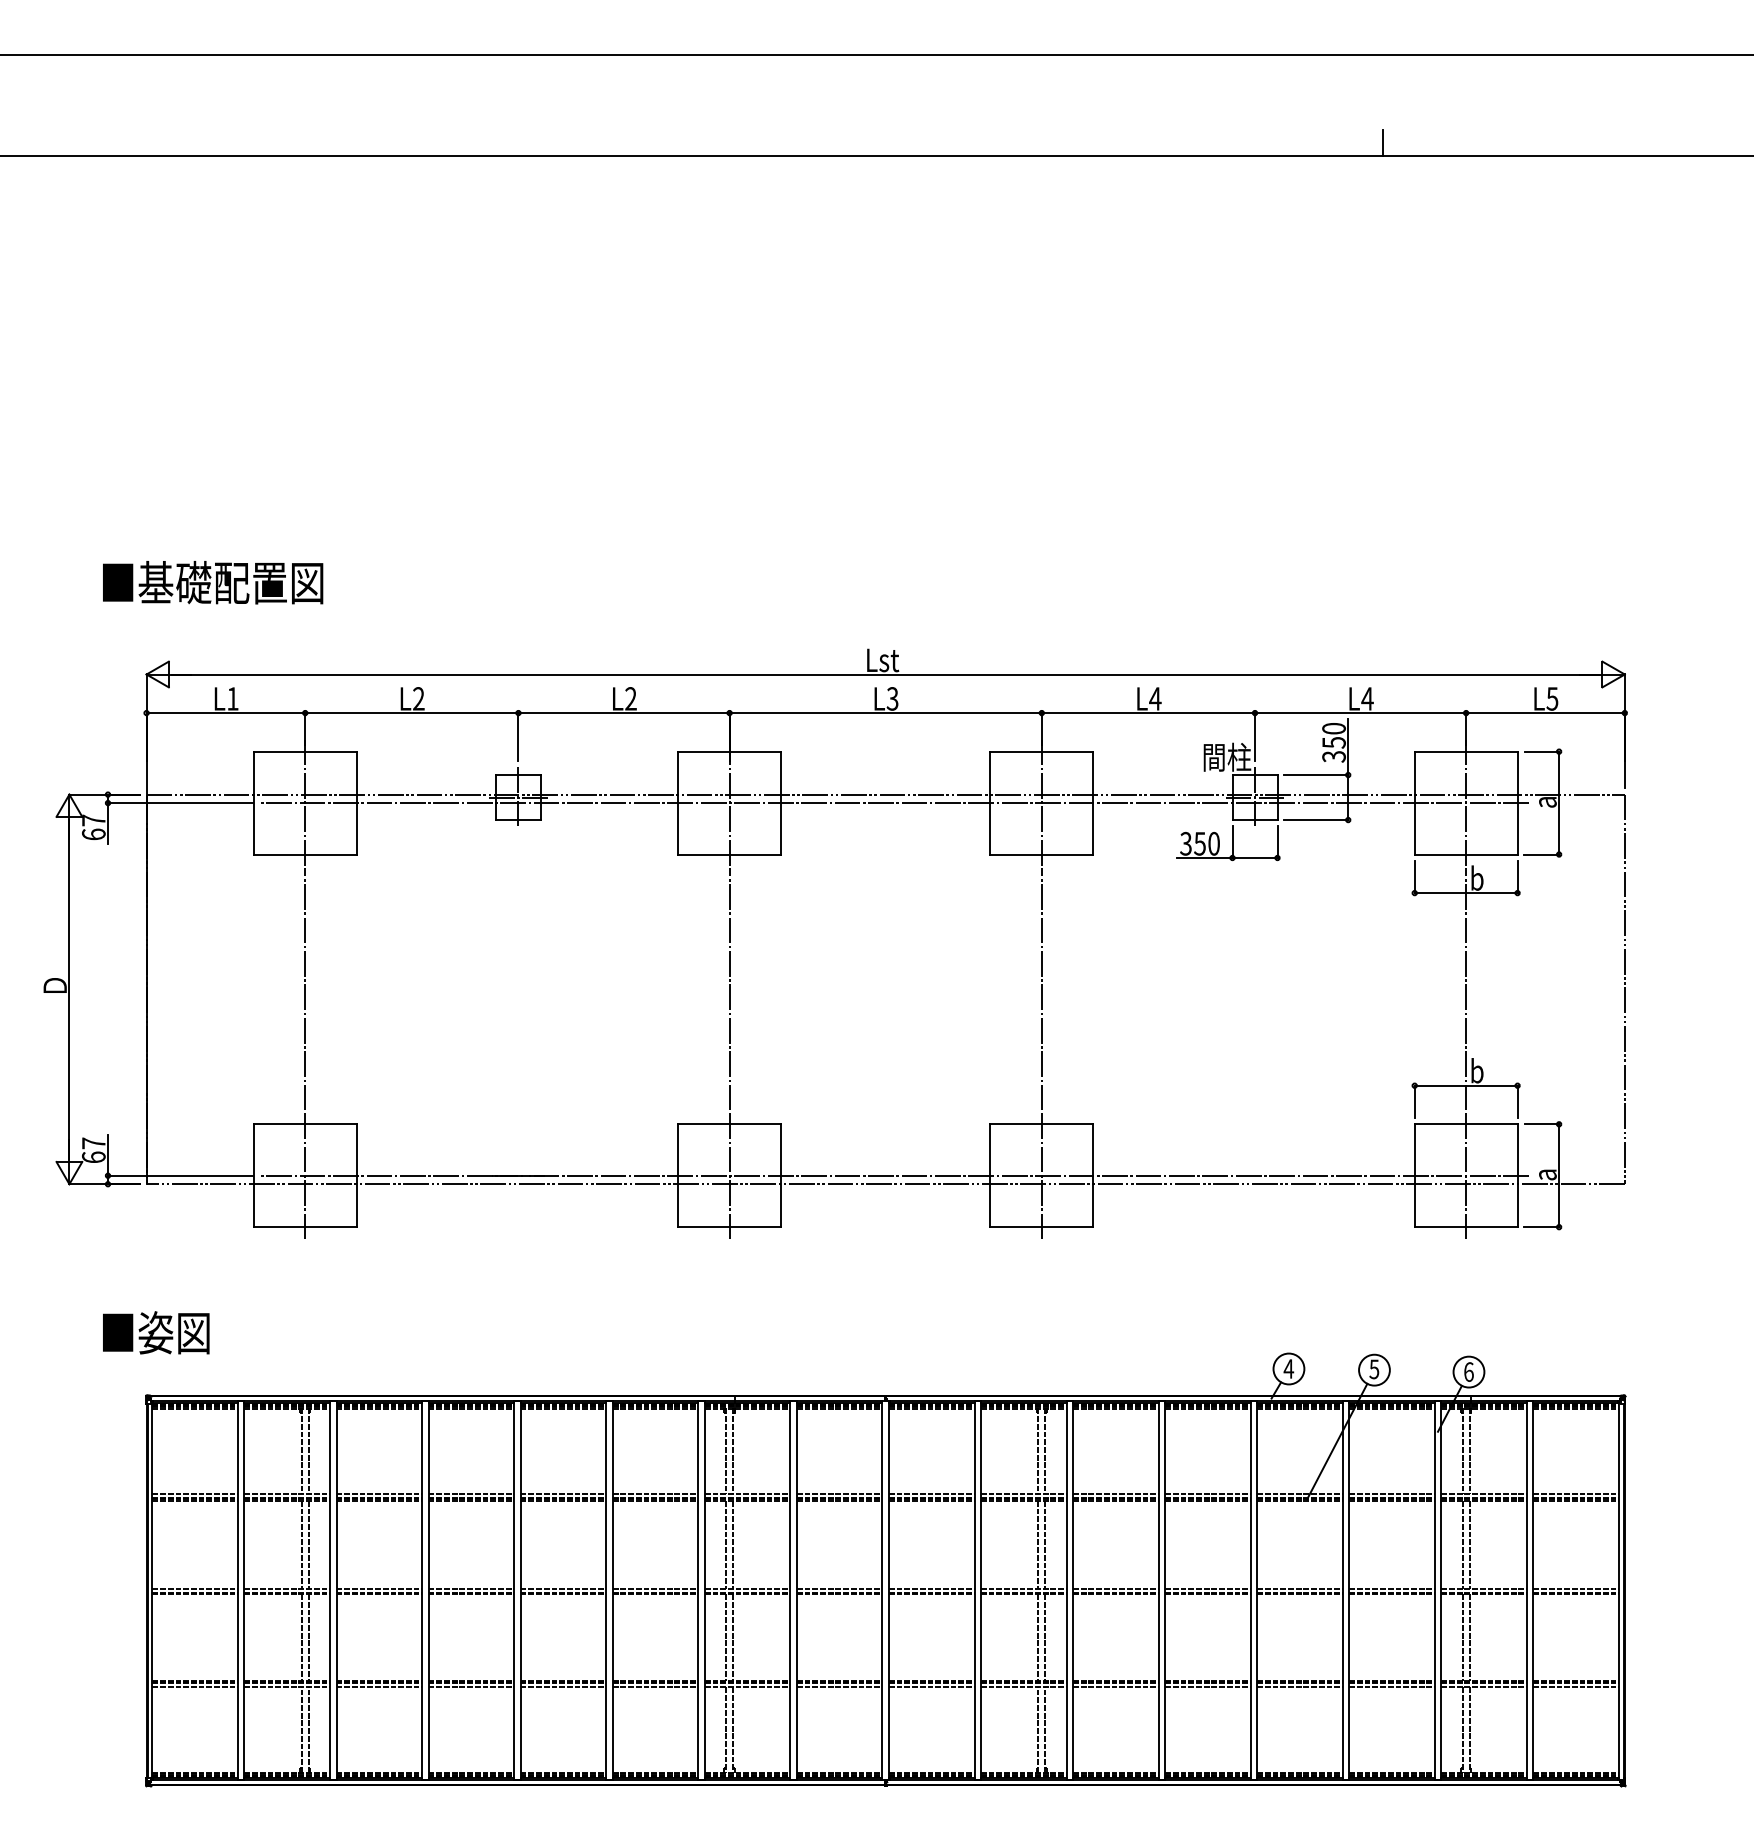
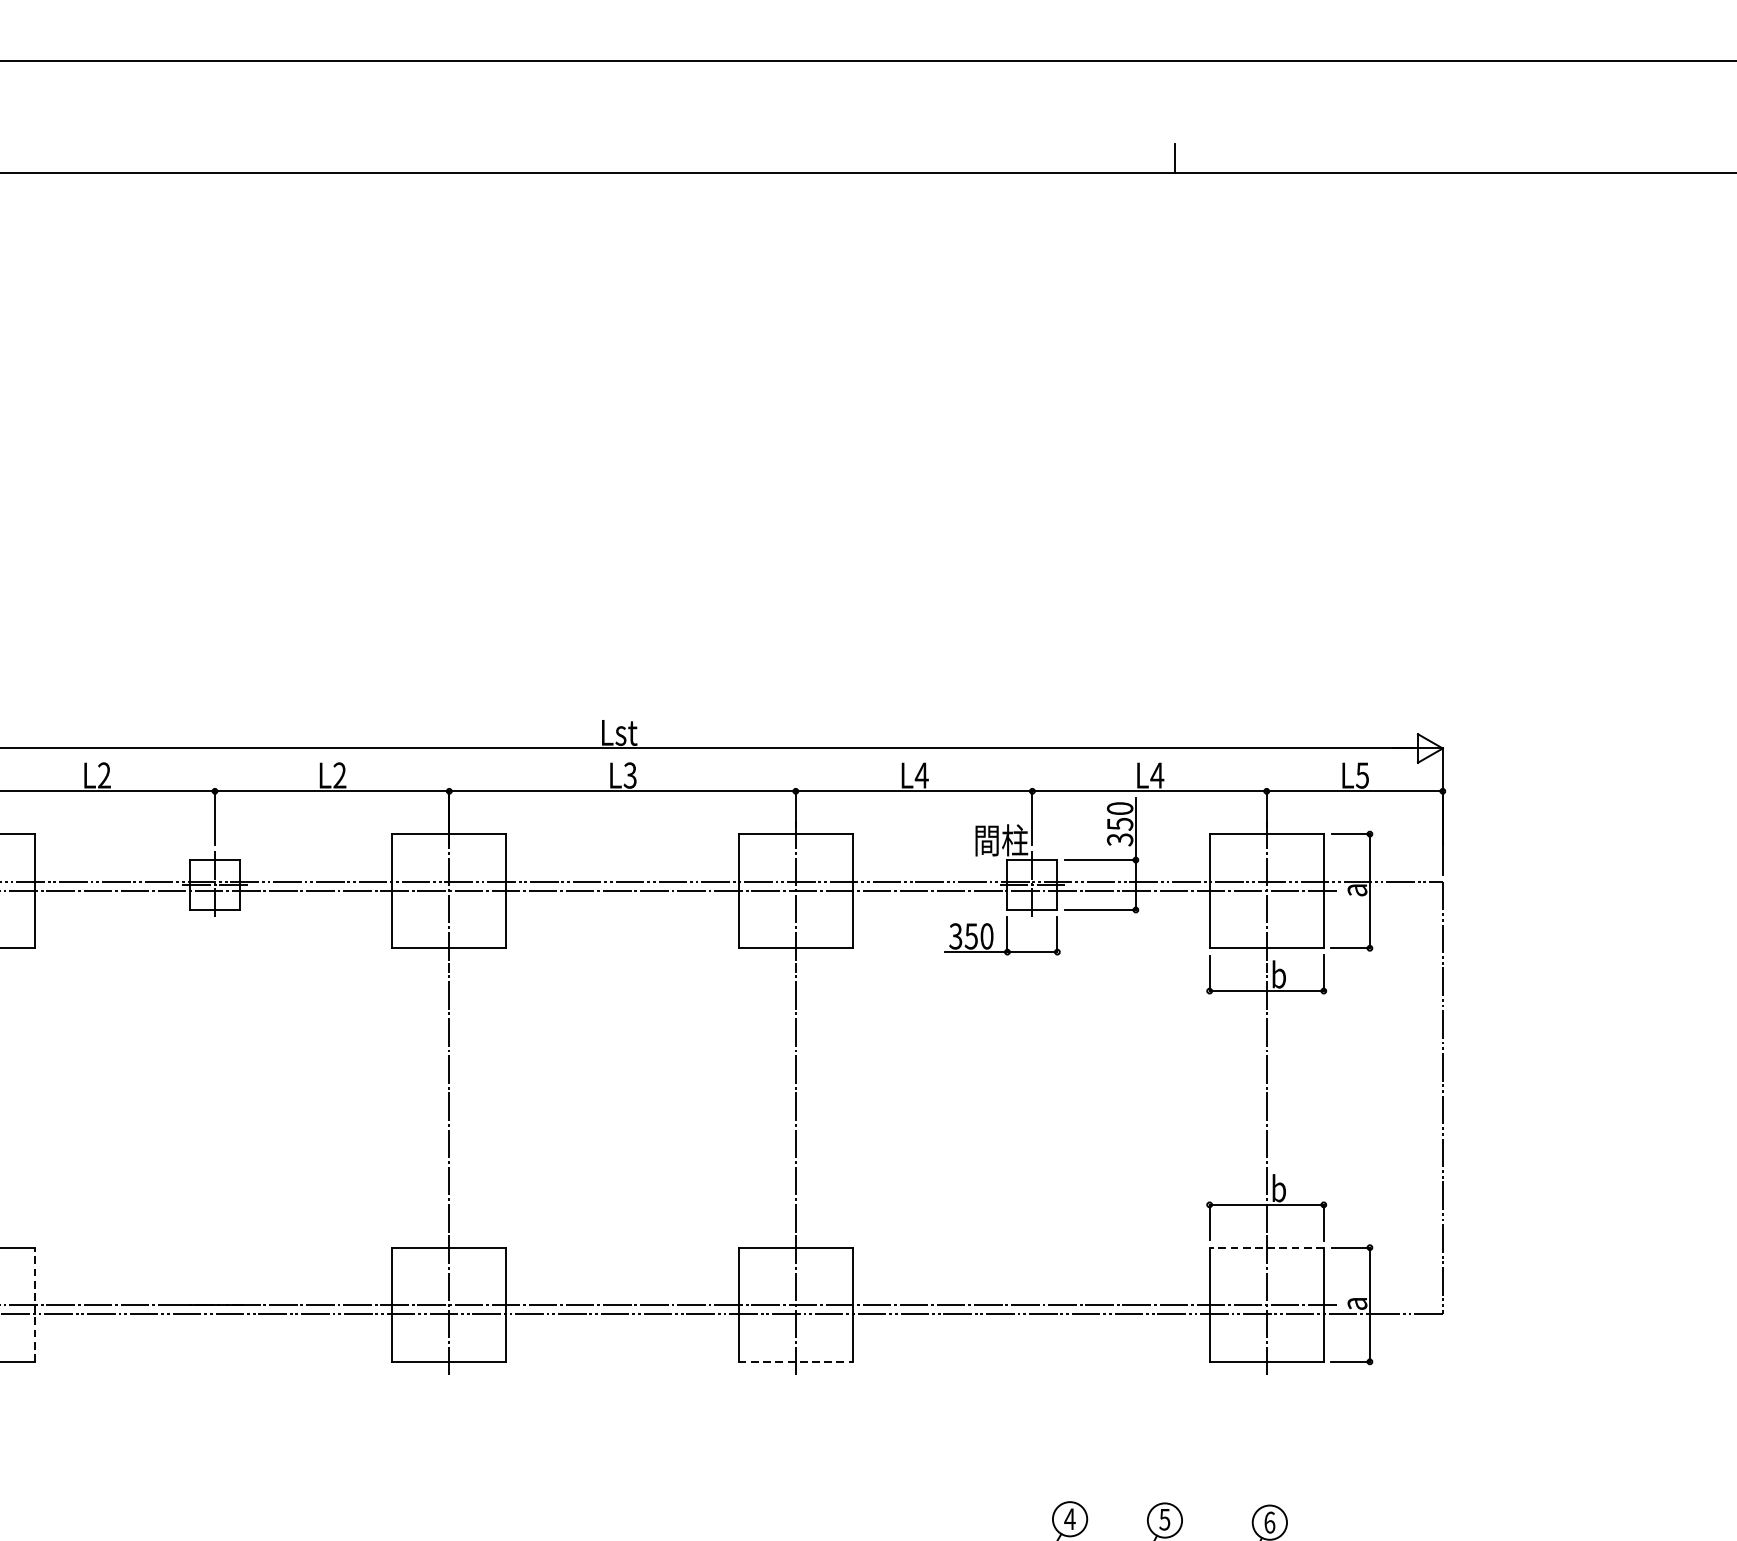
line: (1465, 1124) -> (1266, 1247), solid -> dashed
line: (356, 1175) -> (35, 1304), solid -> dashed
line: (1042, 1227) -> (796, 1362), solid -> dashed

